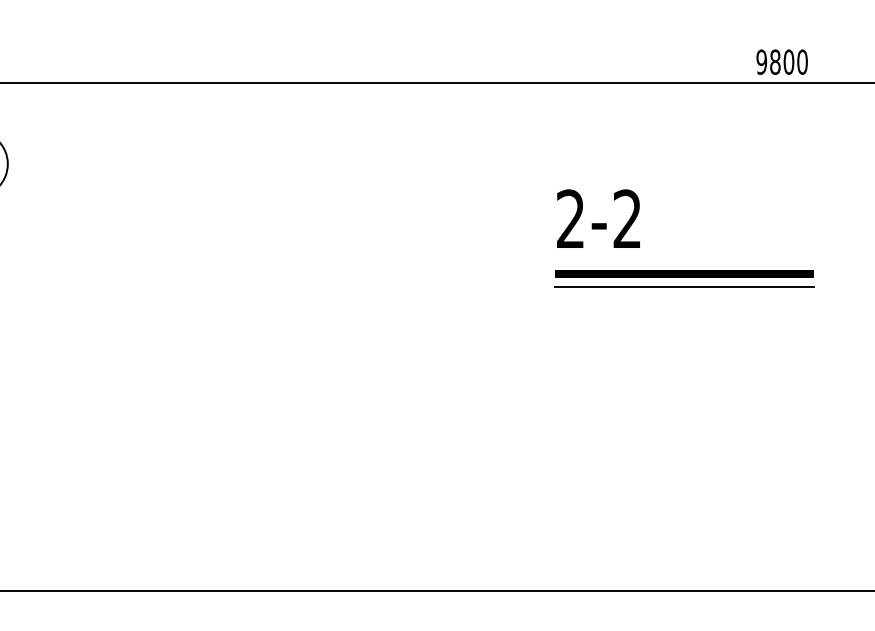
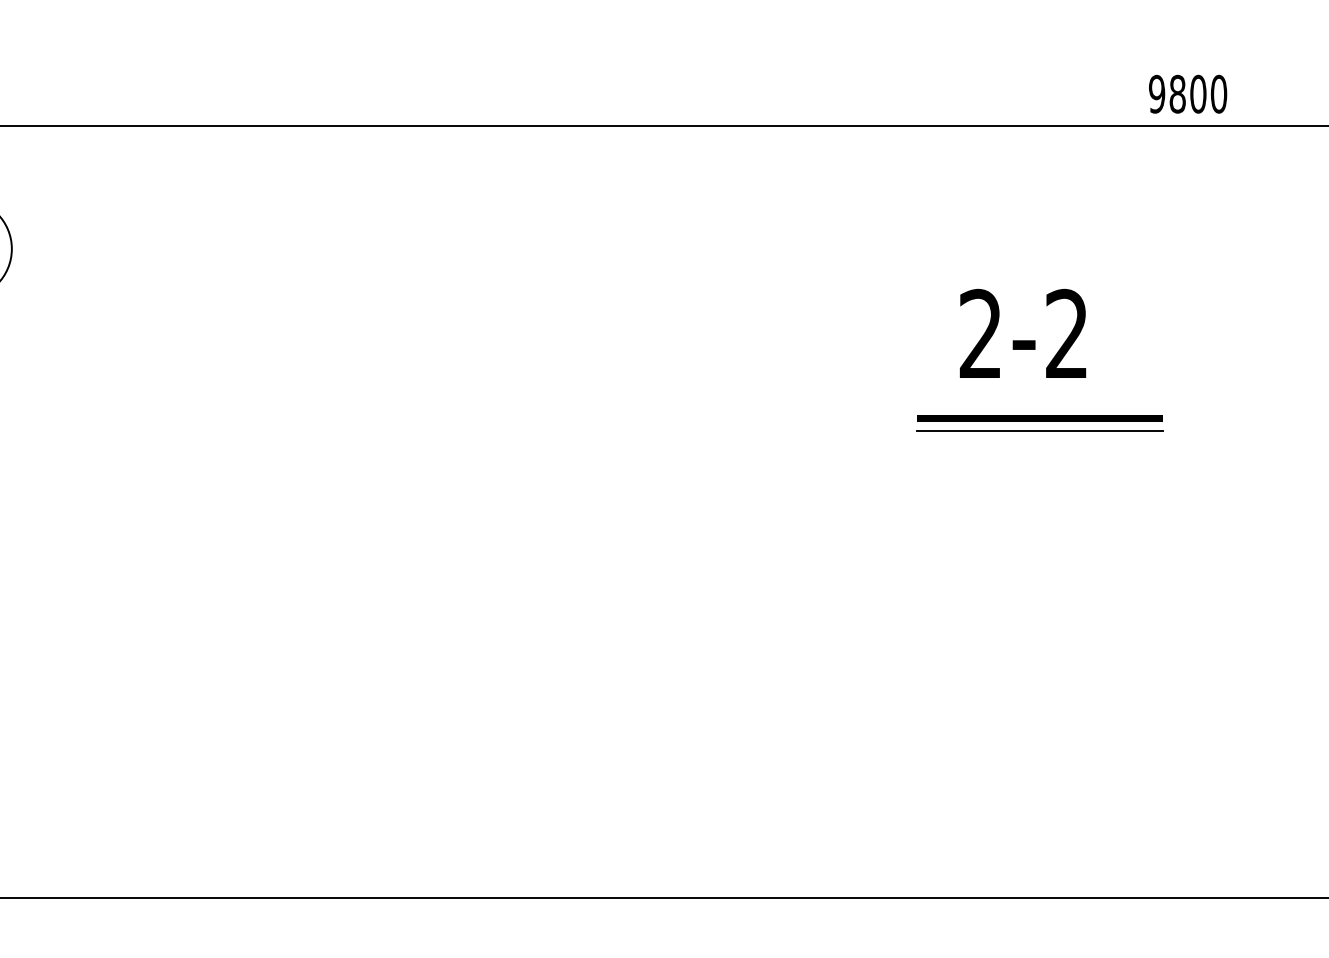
text: (598, 218) -> (1022, 333), moved
part: (684, 278) -> (1039, 422), size x0.62

